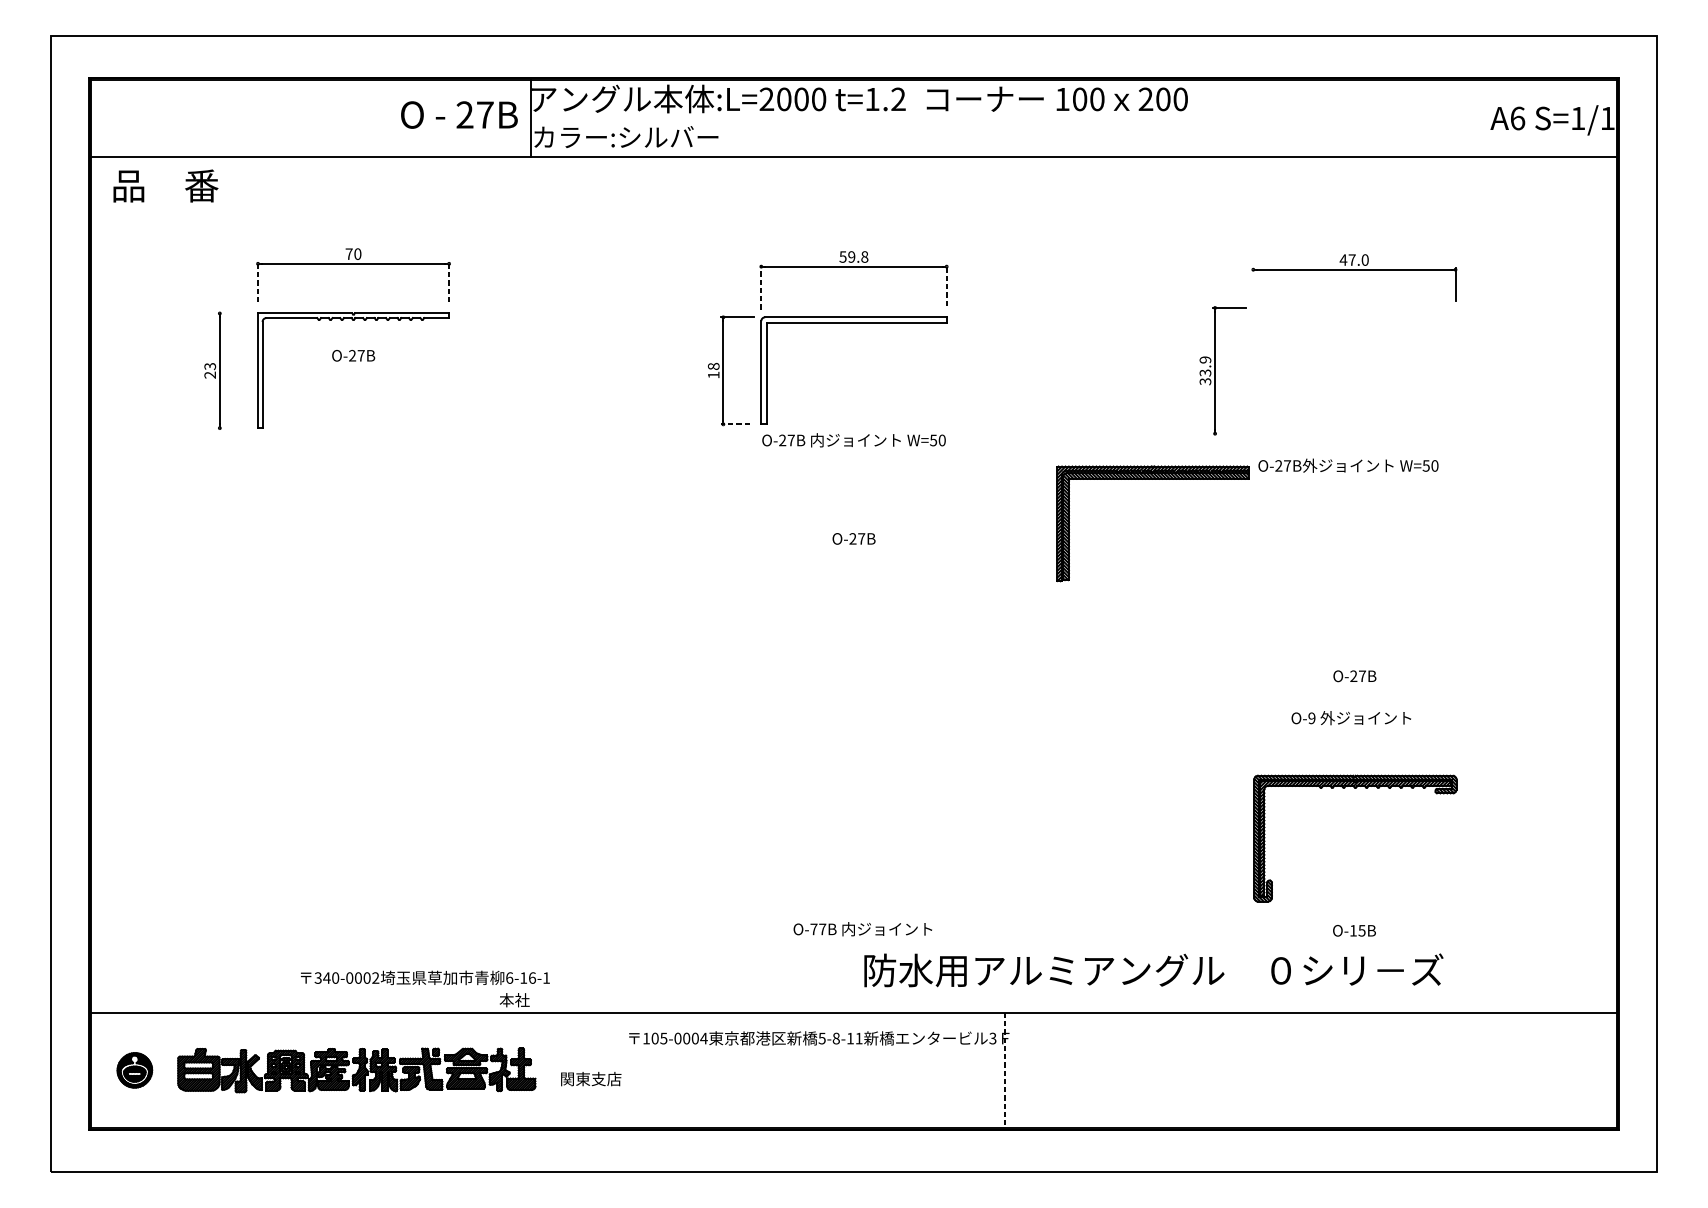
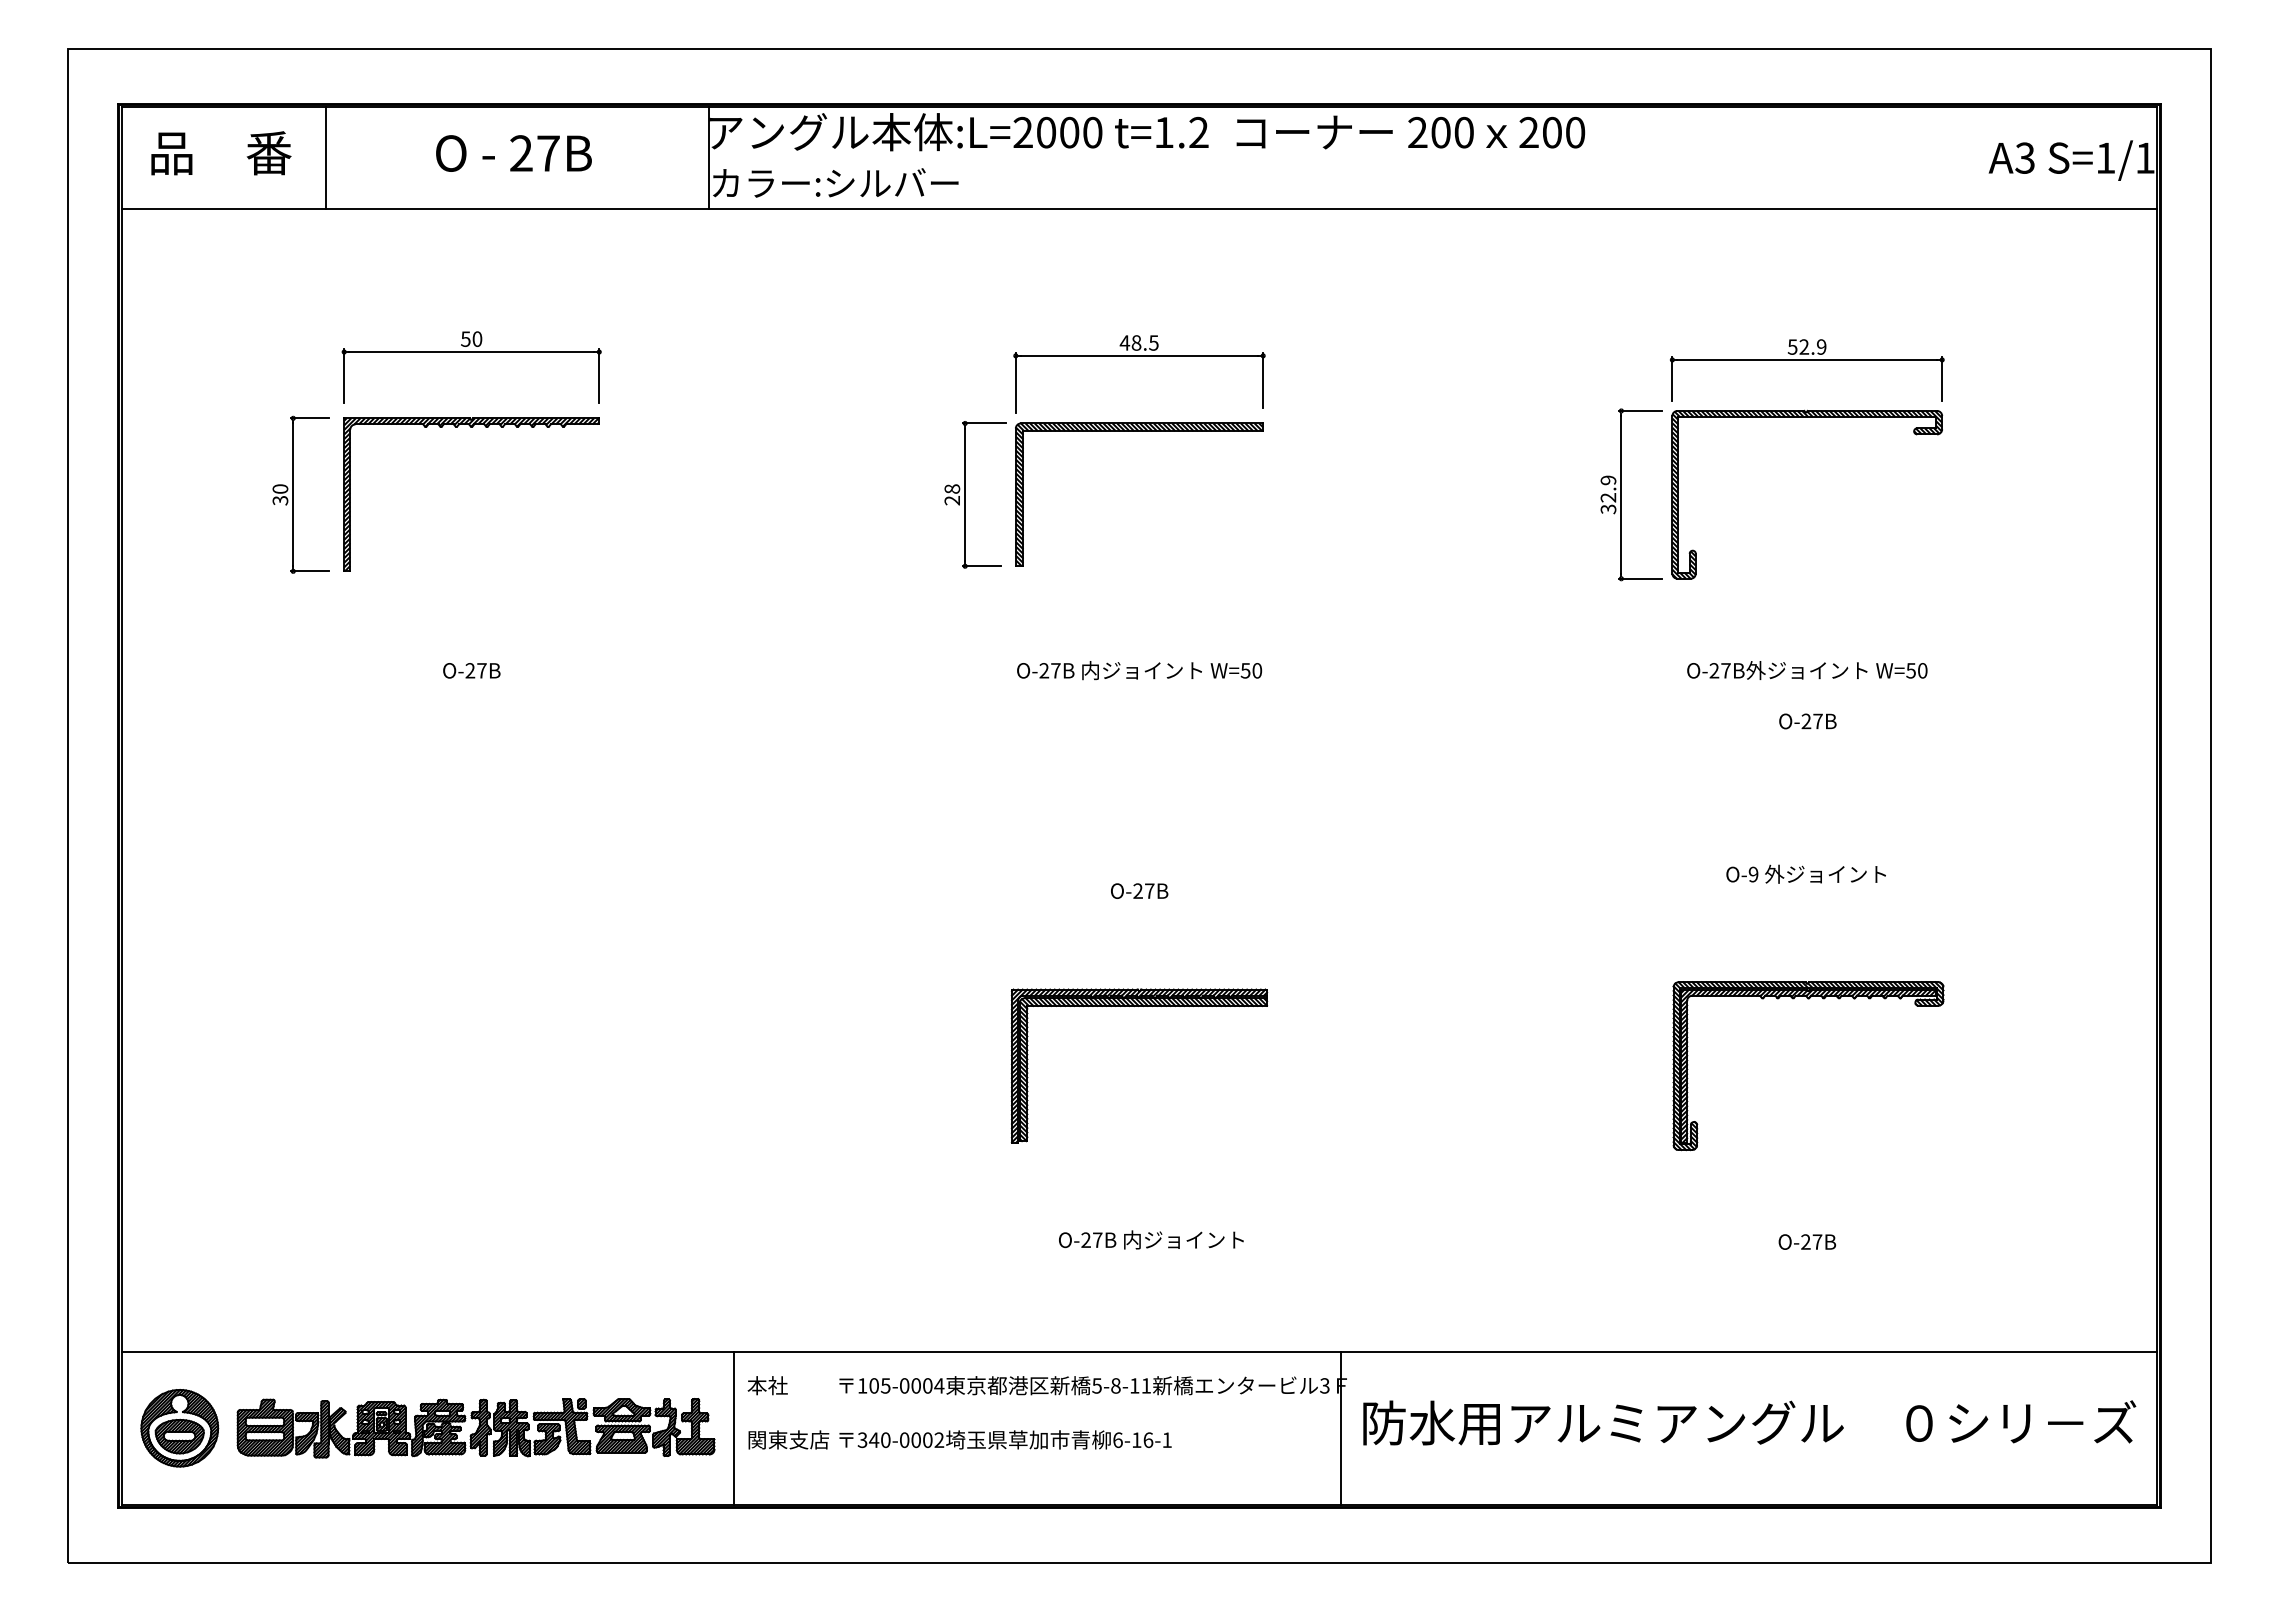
text: (1062, 98) -> (1417, 131), 100 -> 200
text: (459, 115) -> (513, 153), moved
line: (243, 118) -> (325, 158), added
text: (1517, 118) -> (2025, 157), A6 -> A3
text: (166, 186) -> (221, 153), moved
text: (348, 253) -> (465, 338), 70 -> 50
text: (853, 256) -> (1138, 342), 59.8 -> 48.5
text: (1353, 259) -> (1806, 346), 47.0 -> 52.9
line: (258, 282) -> (344, 376), dashed -> solid
line: (449, 282) -> (599, 376), dashed -> solid
line: (1253, 283) -> (1672, 378), added
line: (946, 285) -> (1263, 380), dashed -> solid
line: (761, 287) -> (1015, 383), dashed -> solid
part: (1354, 312) -> (1807, 417), added
line: (231, 313) -> (309, 418), added
text: (353, 355) -> (471, 670), moved
text: (210, 370) -> (280, 494), 23 -> 30
hatch: (353, 370) -> (471, 494), added
hatch: (854, 370) -> (1139, 494), added
text: (1205, 372) -> (1608, 497), 33.9 -> 32.9
text: (713, 375) -> (951, 500), 18 -> 28
line: (735, 424) -> (981, 566), dashed -> solid
line: (231, 428) -> (309, 571), added
line: (1229, 433) -> (1640, 578), added
text: (854, 440) -> (1139, 670), moved
text: (1348, 465) -> (1807, 670), moved
part: (1153, 479) -> (1139, 1006), moved
text: (854, 538) -> (1139, 890), moved
text: (1354, 676) -> (1807, 721), moved
text: (1350, 717) -> (1805, 873), moved
part: (1355, 788) -> (1808, 999), moved
text: (813, 928) -> (1085, 1239), O-77B -> O-27B
text: (1357, 930) -> (1811, 1241), O-15B -> O-27B
text: (1153, 970) -> (1749, 1422), moved
text: (425, 977) -> (1005, 1439), moved
text: (514, 1000) -> (767, 1385), moved
line: (550, 1069) -> (734, 1427), added
part: (134, 1070) -> (179, 1428), size x1.67
line: (1004, 1070) -> (1340, 1428), dashed -> solid

